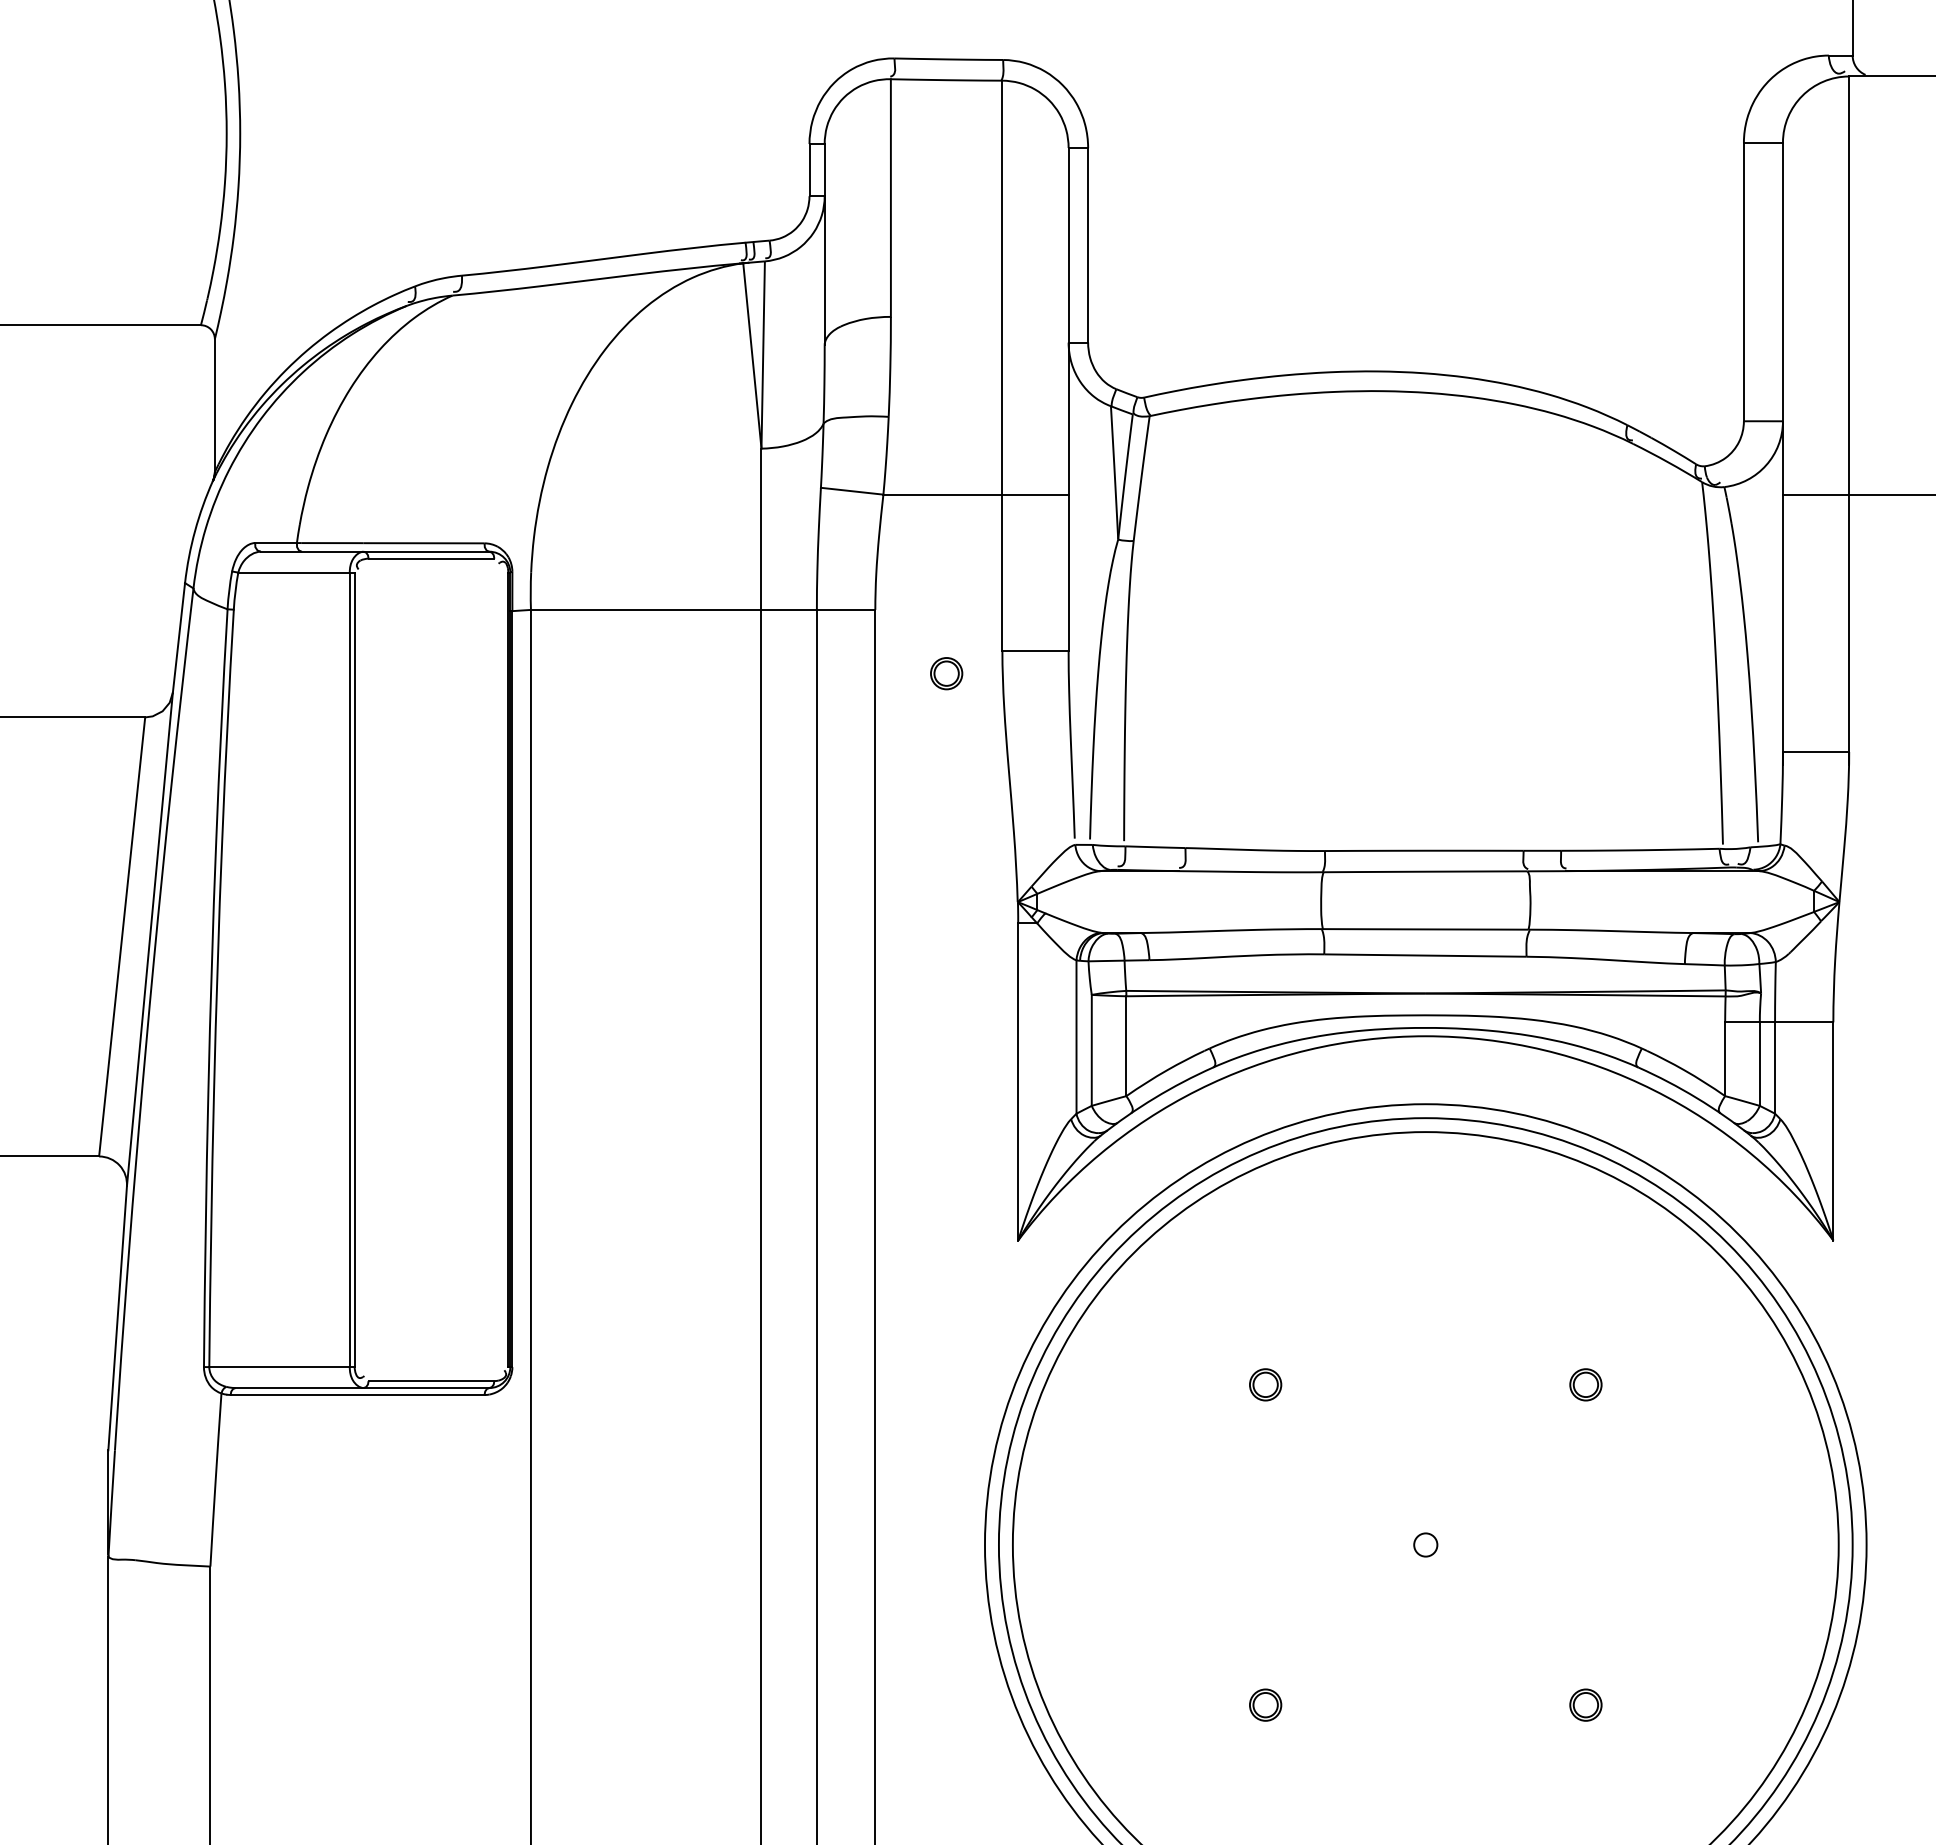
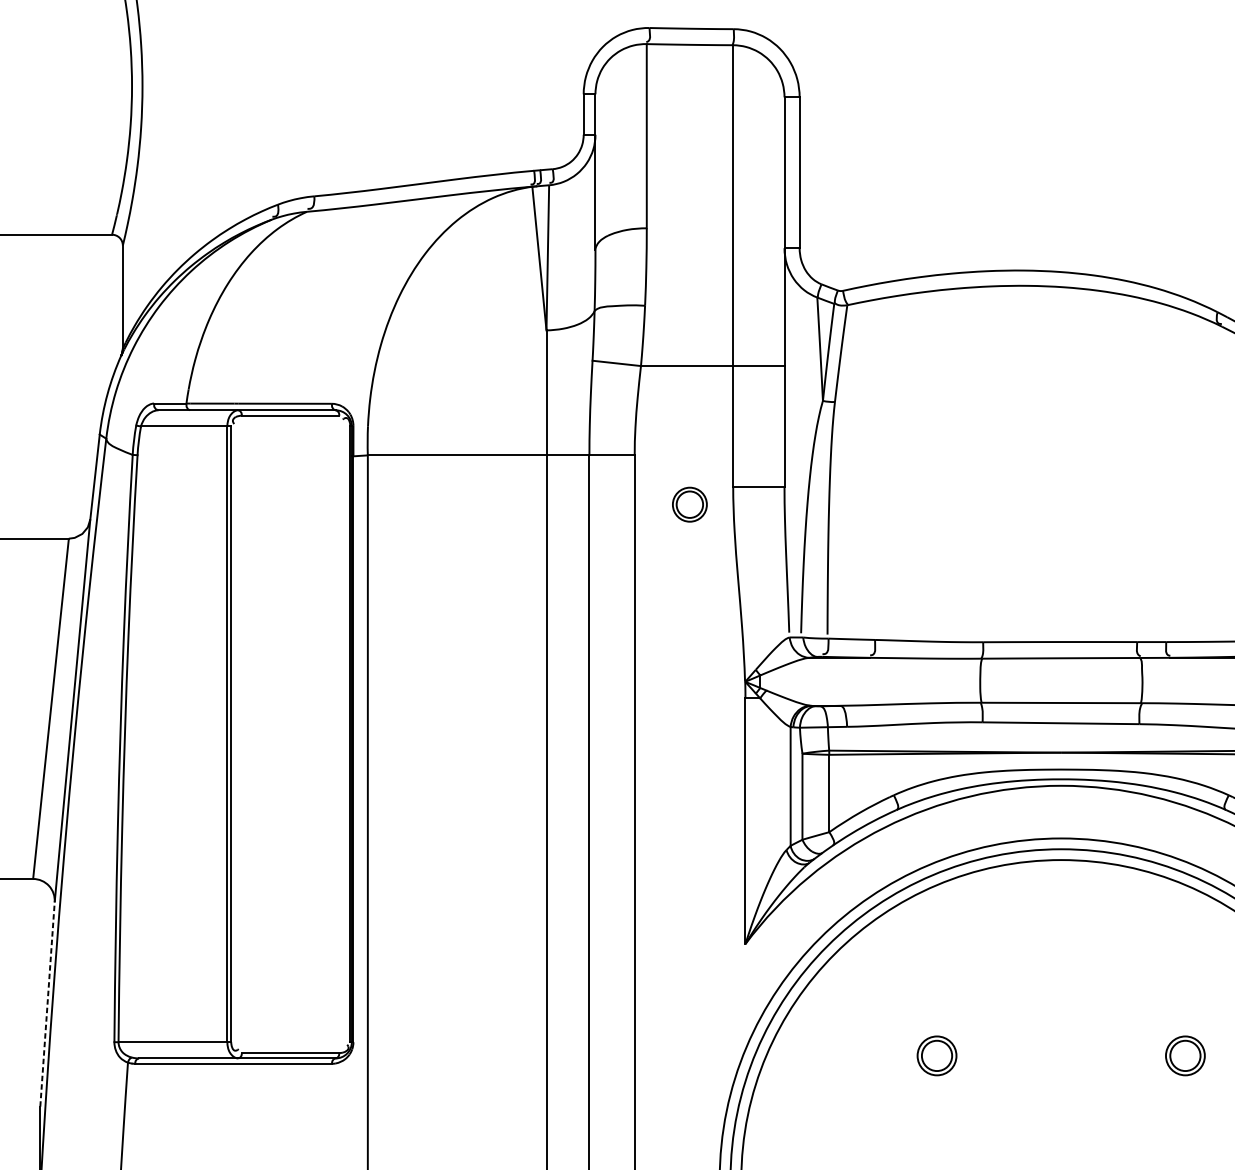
part: (946, 673) -> (689, 504), size x1.4
line: (117, 1317) -> (47, 1003), solid -> dashed
part: (1265, 1384) -> (937, 1055), size x1.6
part: (1585, 1384) -> (1185, 1055), size x1.6

